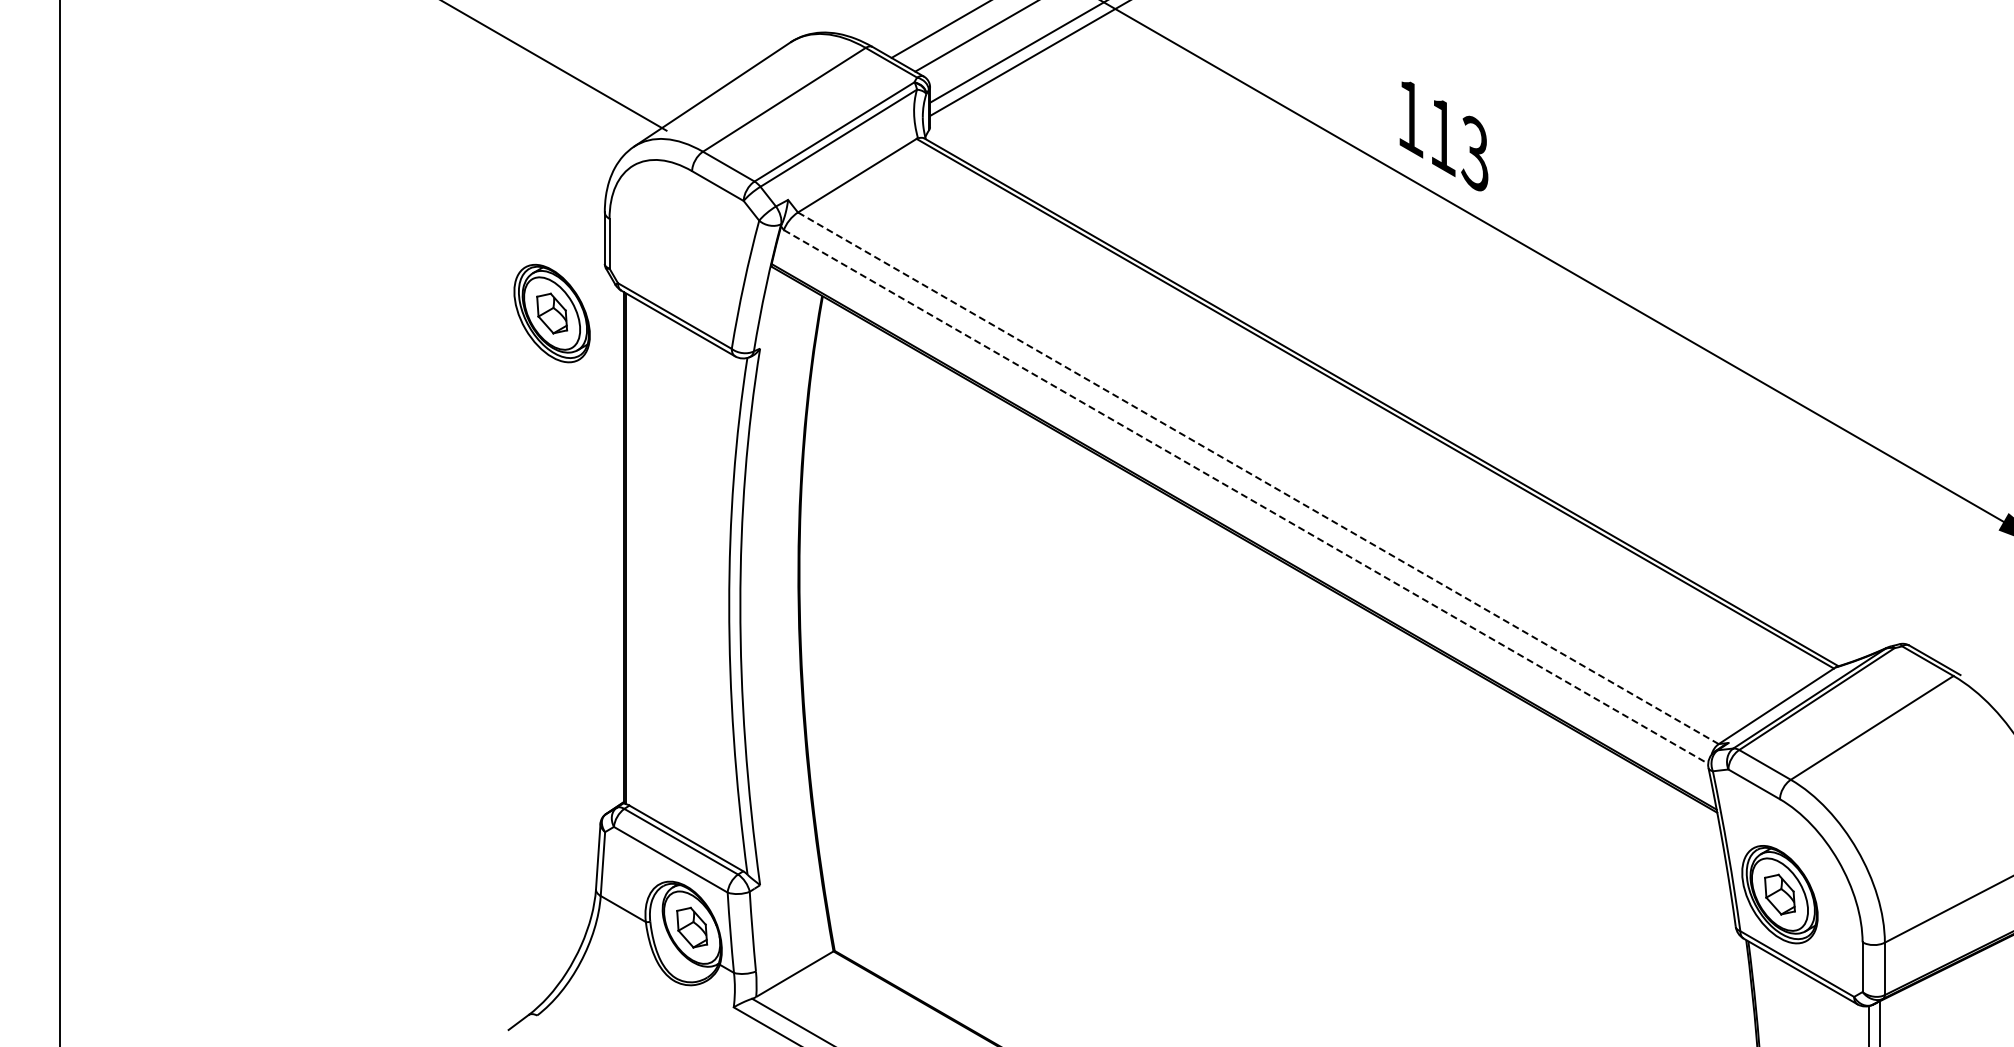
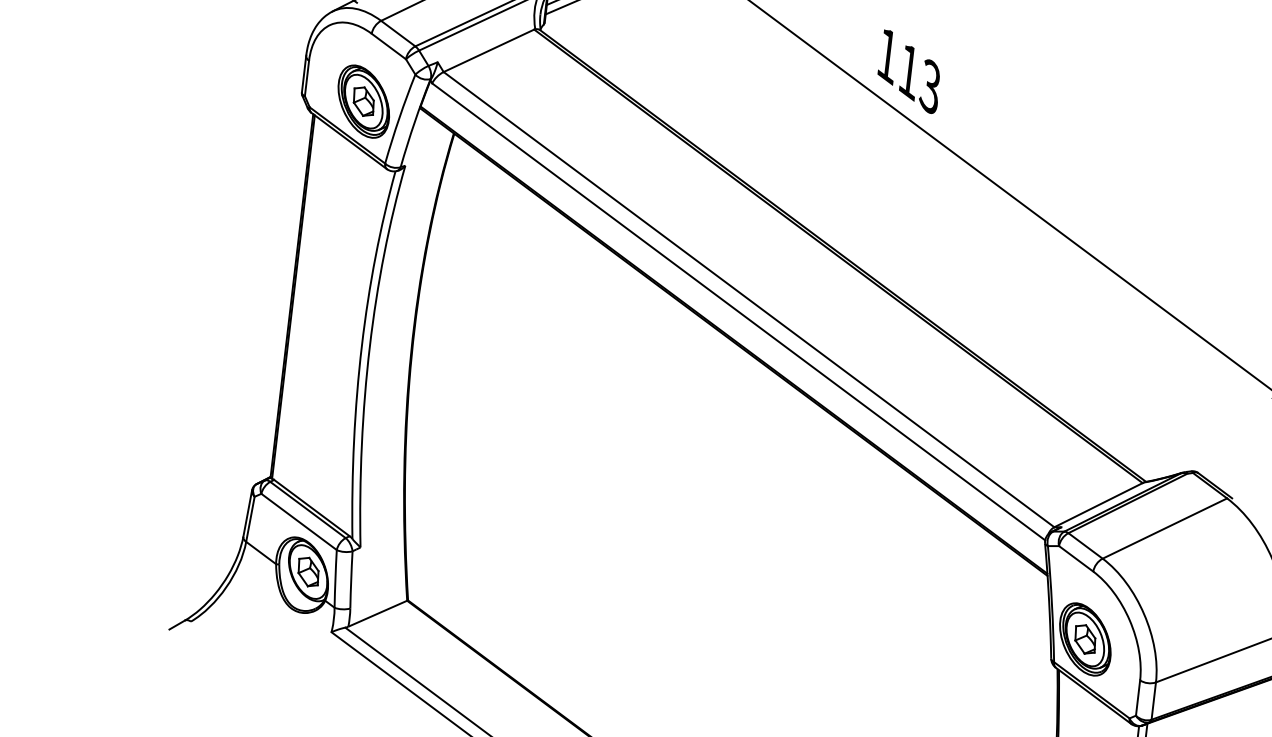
part: (551, 313) -> (363, 101), moved
line: (1258, 478) -> (749, 299), dashed -> solid
line: (1246, 496) -> (739, 311), dashed -> solid

